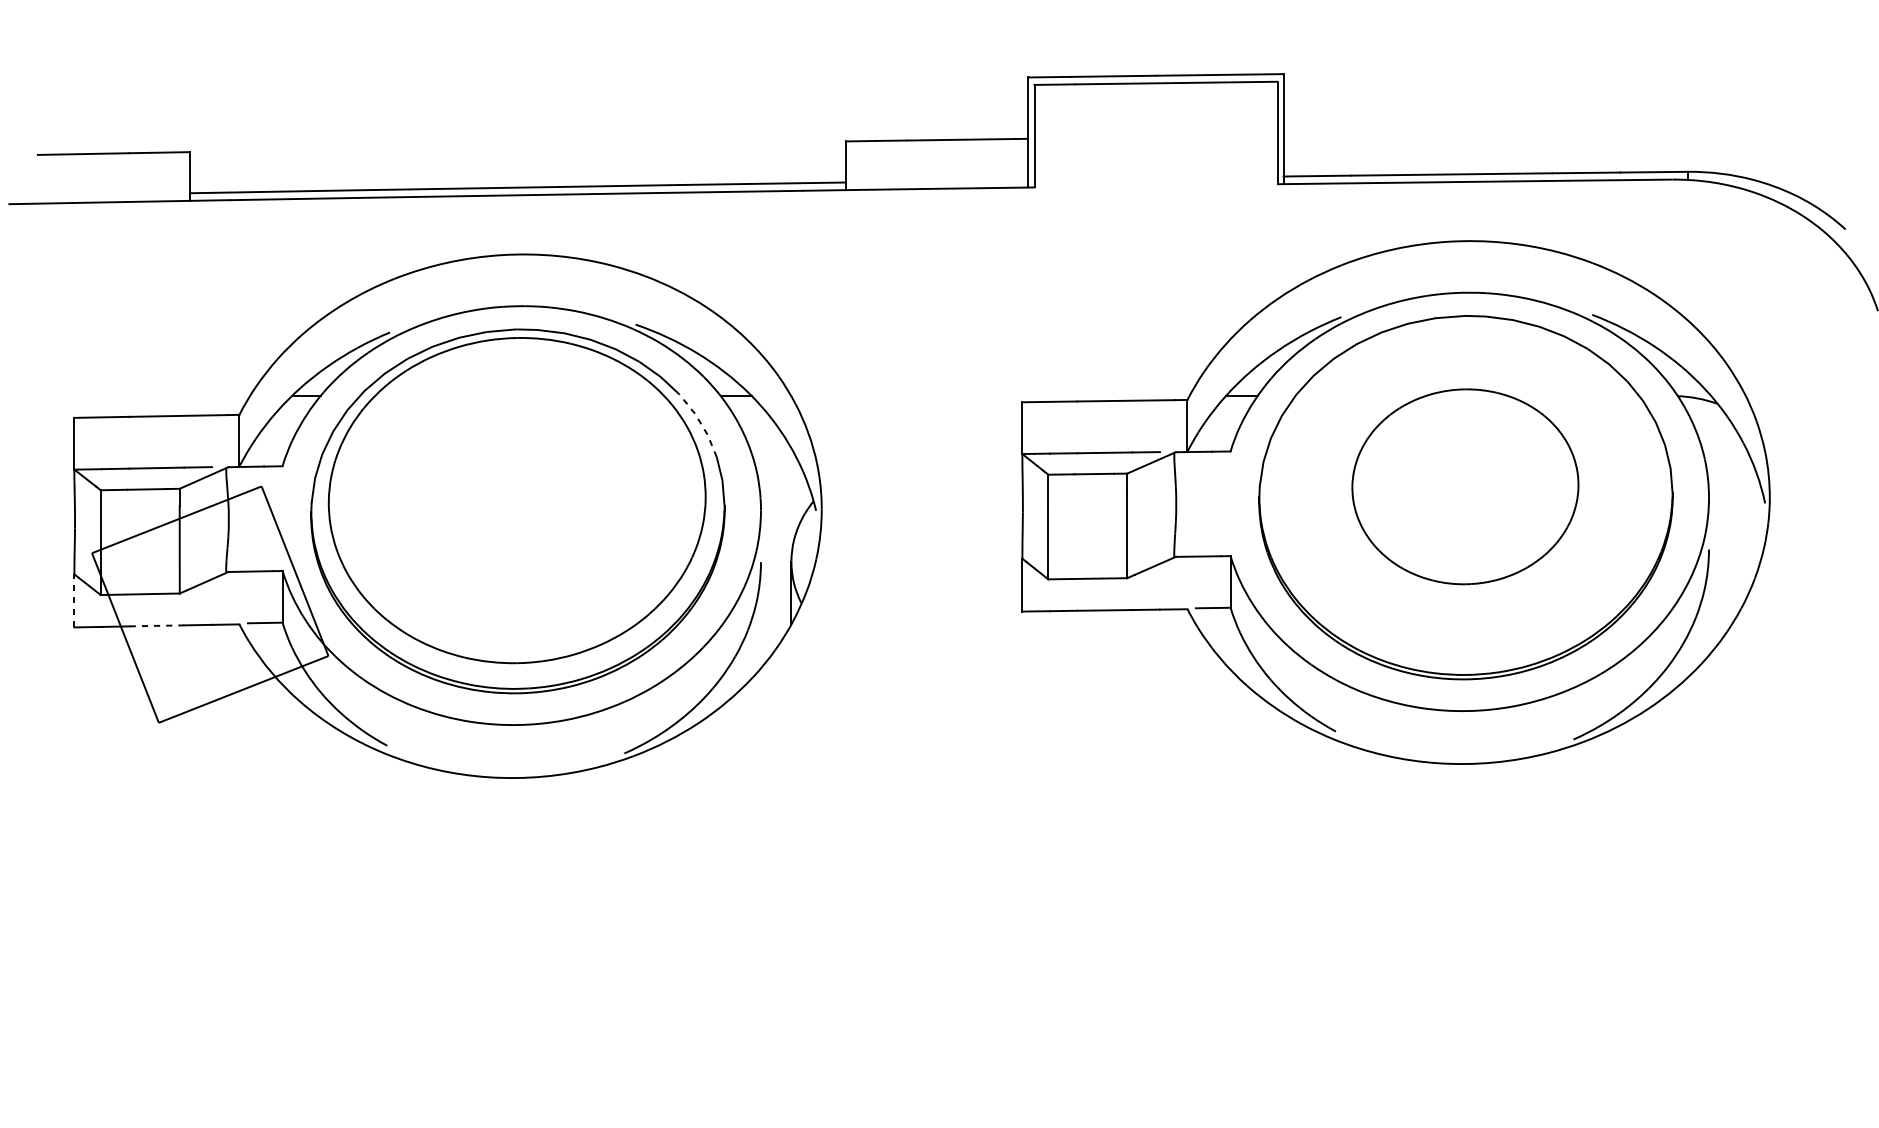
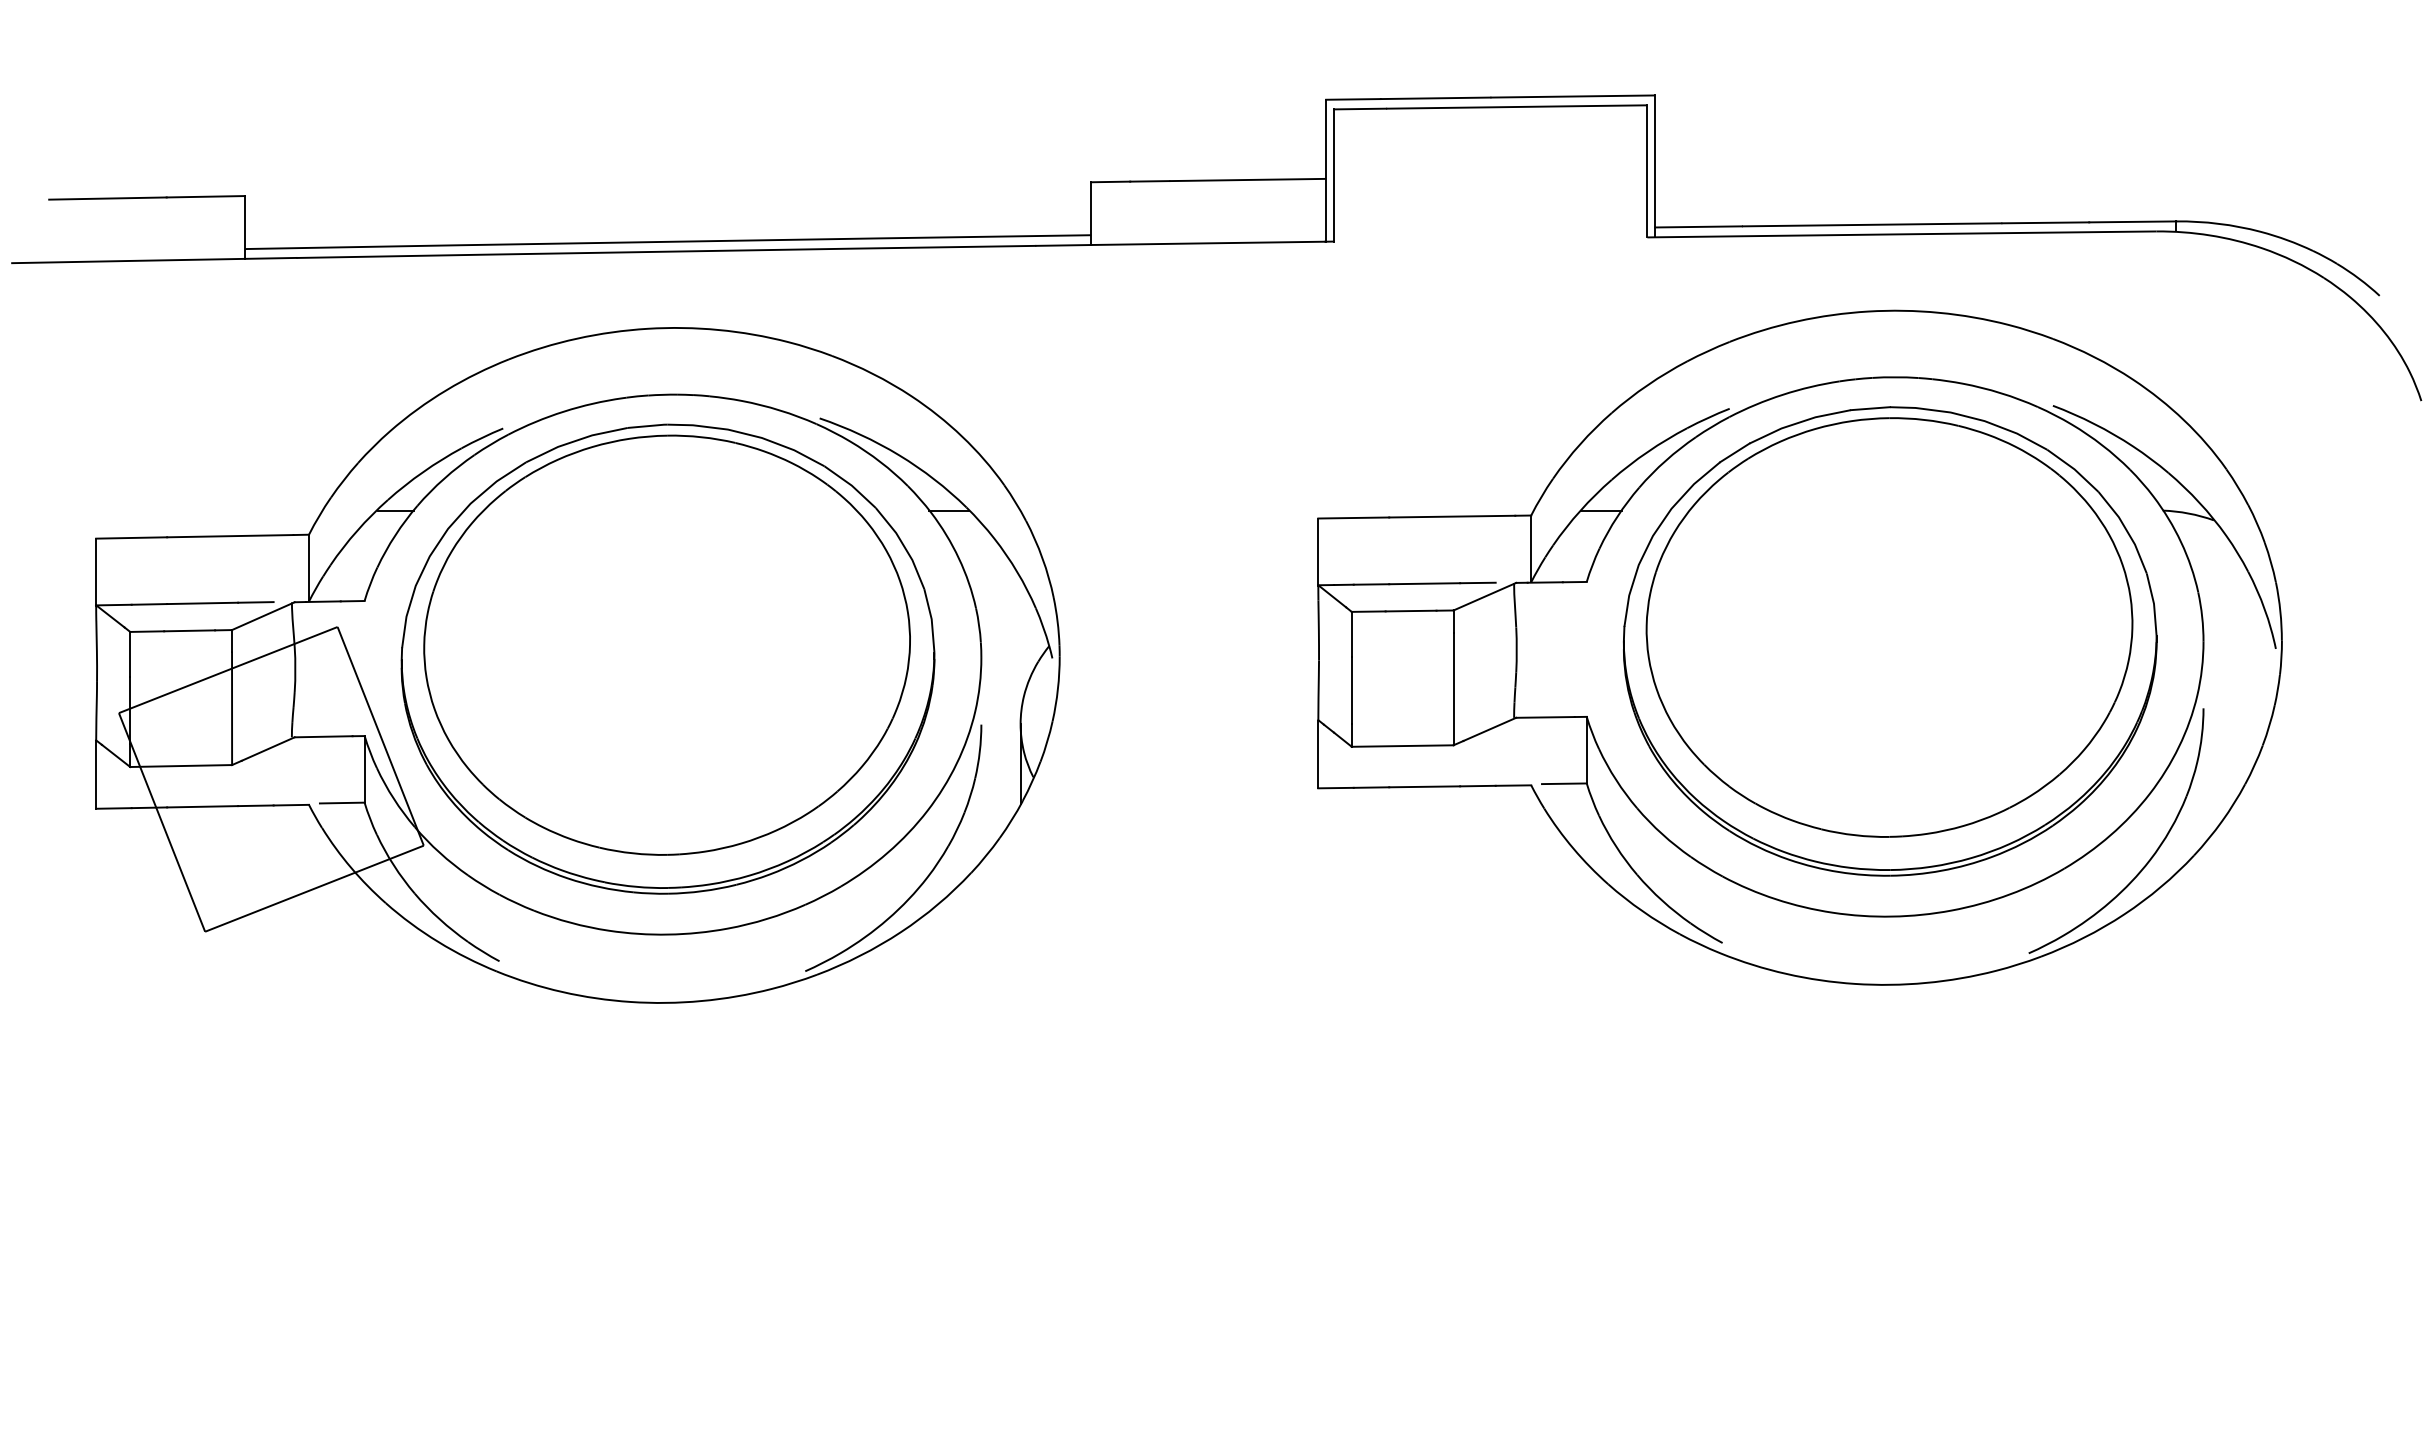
line: (700, 423) -> (903, 545), dashed -> solid
part: (1465, 486) -> (1889, 627), size x1.67
line: (74, 600) -> (96, 774), dashed -> solid
line: (156, 625) -> (202, 806), dashed -> solid

